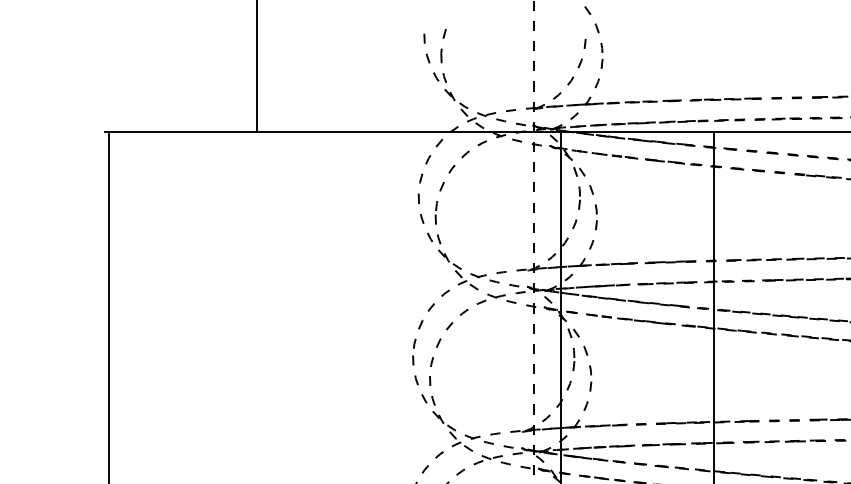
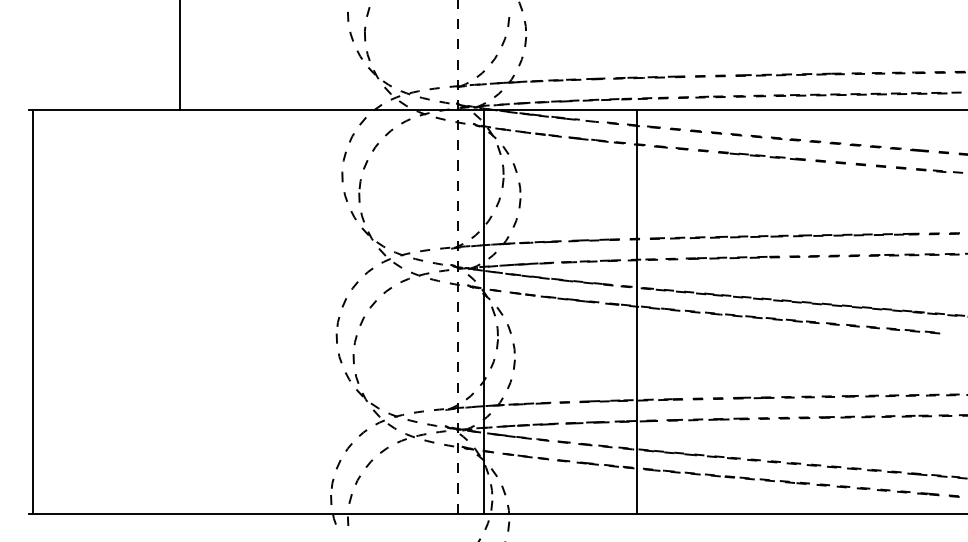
line: (668, 142) -> (592, 120), removed

